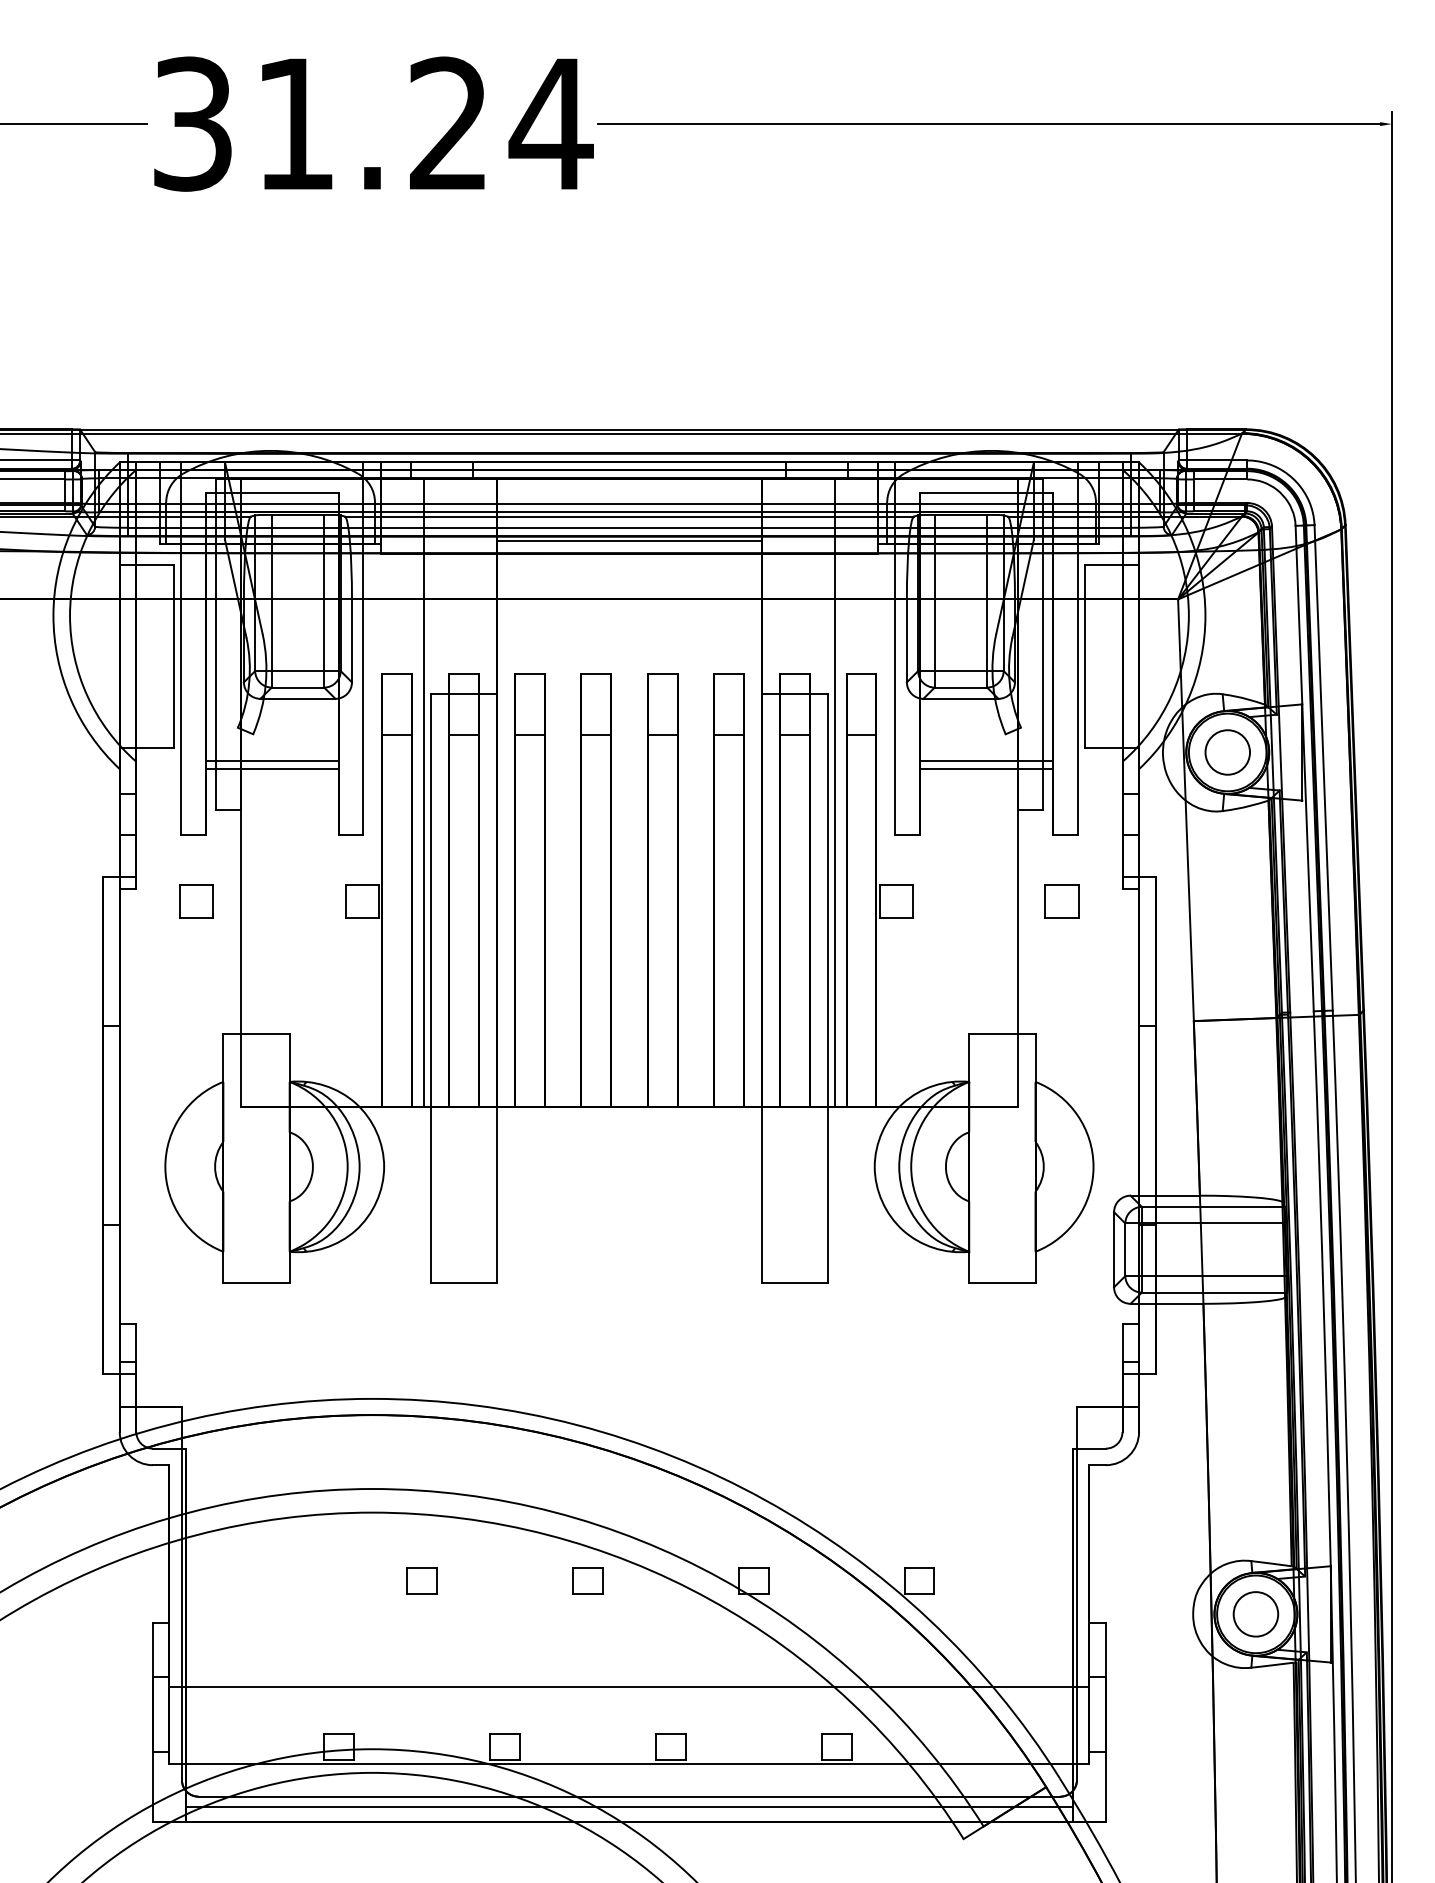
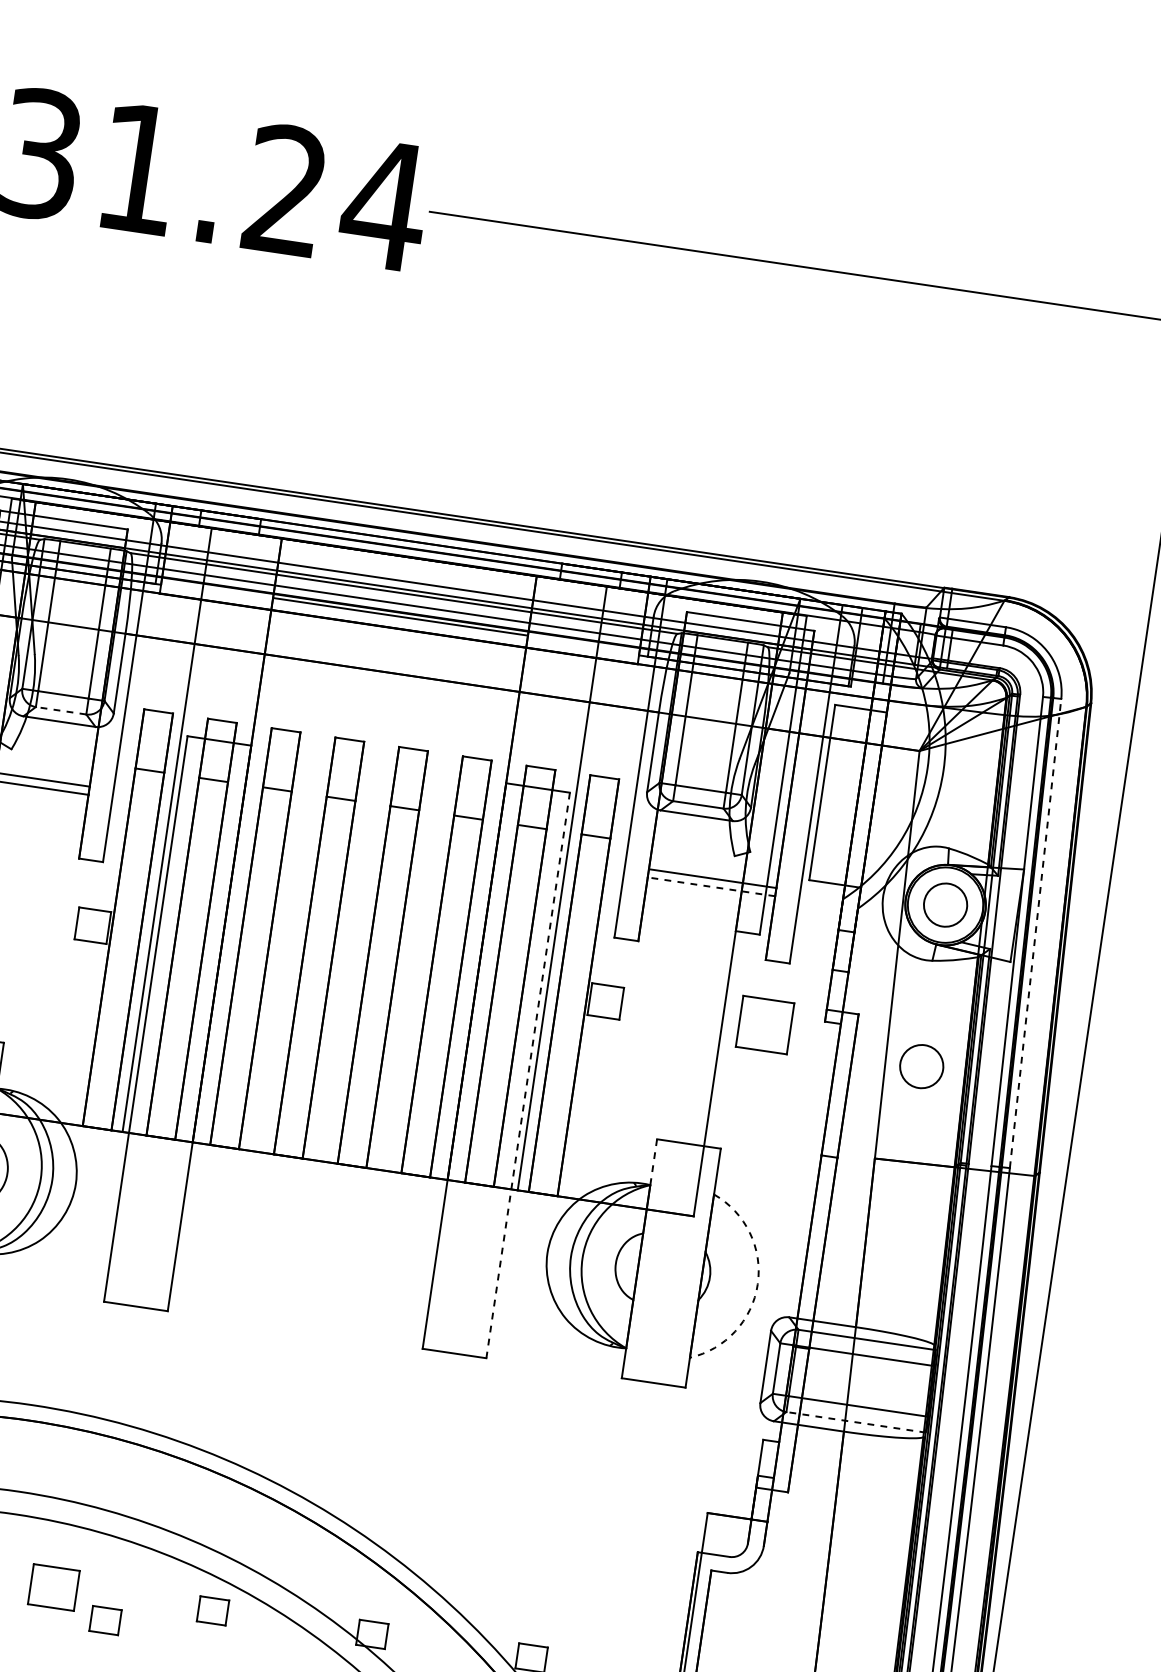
line: (297, 687) -> (60, 710), solid -> dashed
line: (1323, 767) -> (1035, 933), solid -> dashed
line: (986, 769) -> (711, 887), solid -> dashed
part: (1061, 901) -> (764, 1024), size x1.6
circle: (1227, 920) -> (921, 1066), added
line: (828, 989) -> (528, 1076), solid -> dashed
line: (969, 1058) -> (653, 1162), solid -> dashed
arc: (1093, 1166) -> (757, 1284), solid -> dashed
line: (1214, 1292) -> (856, 1422), solid -> dashed
part: (421, 1580) -> (53, 1586), size x1.6
part: (479, 1606) -> (105, 1619), added

